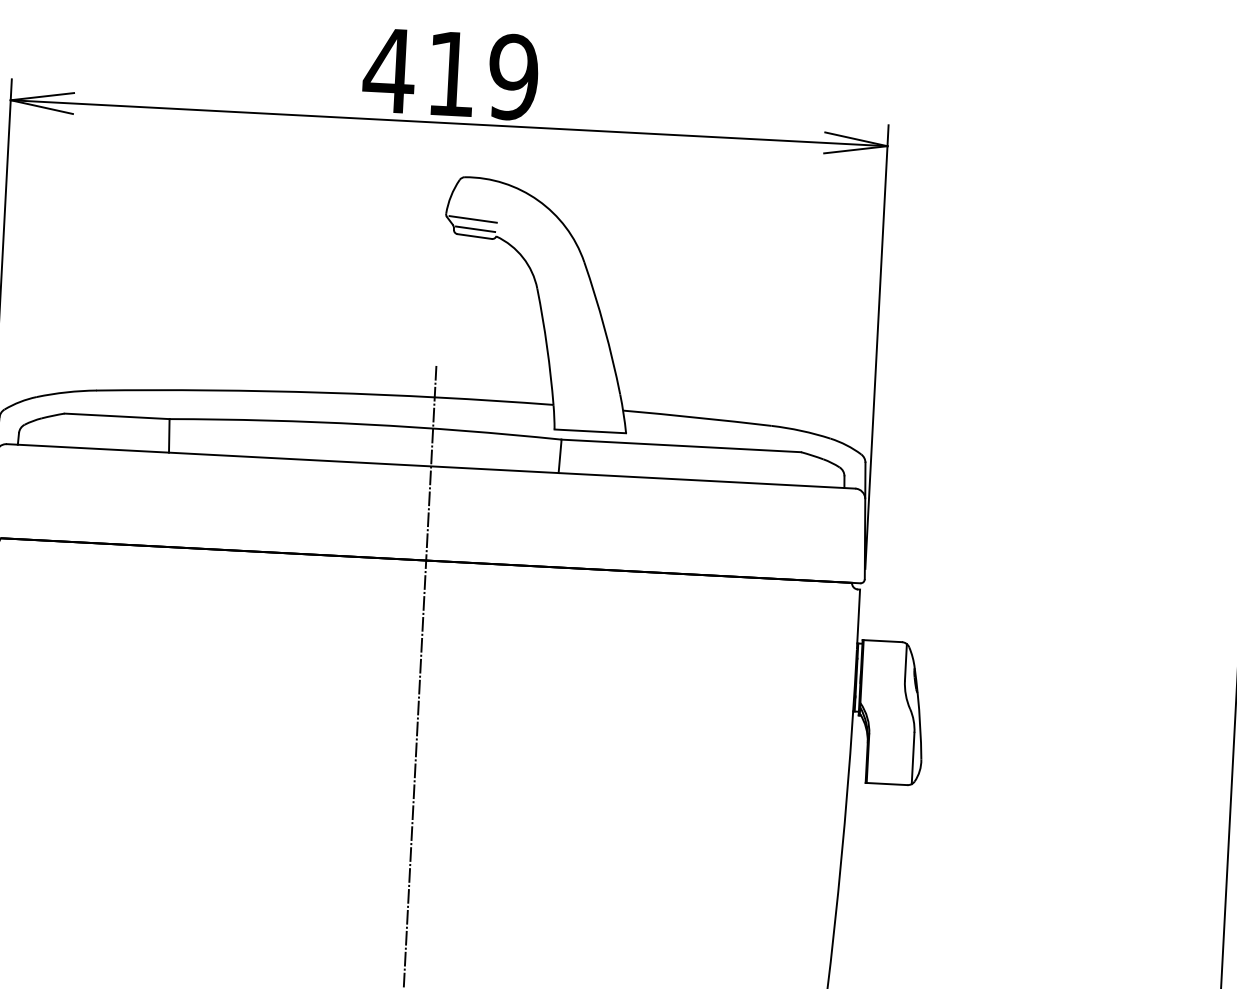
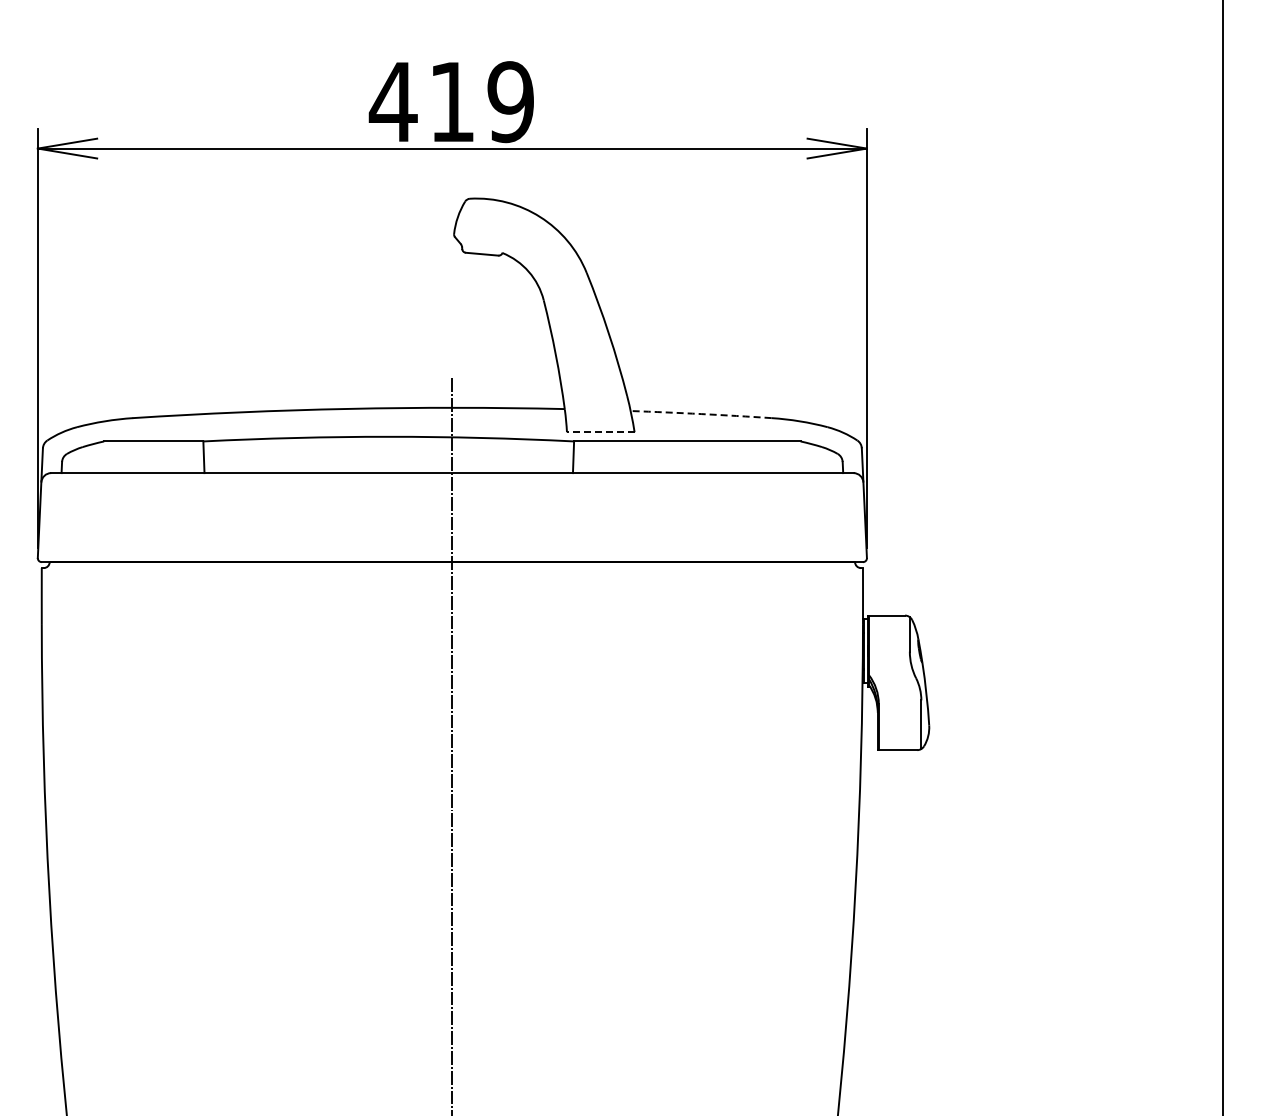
line: (472, 219) -> (479, 238), removed
line: (475, 228) -> (482, 246), removed
arc: (697, 418) -> (701, 414), solid -> dashed
line: (590, 431) -> (600, 432), solid -> dashed

